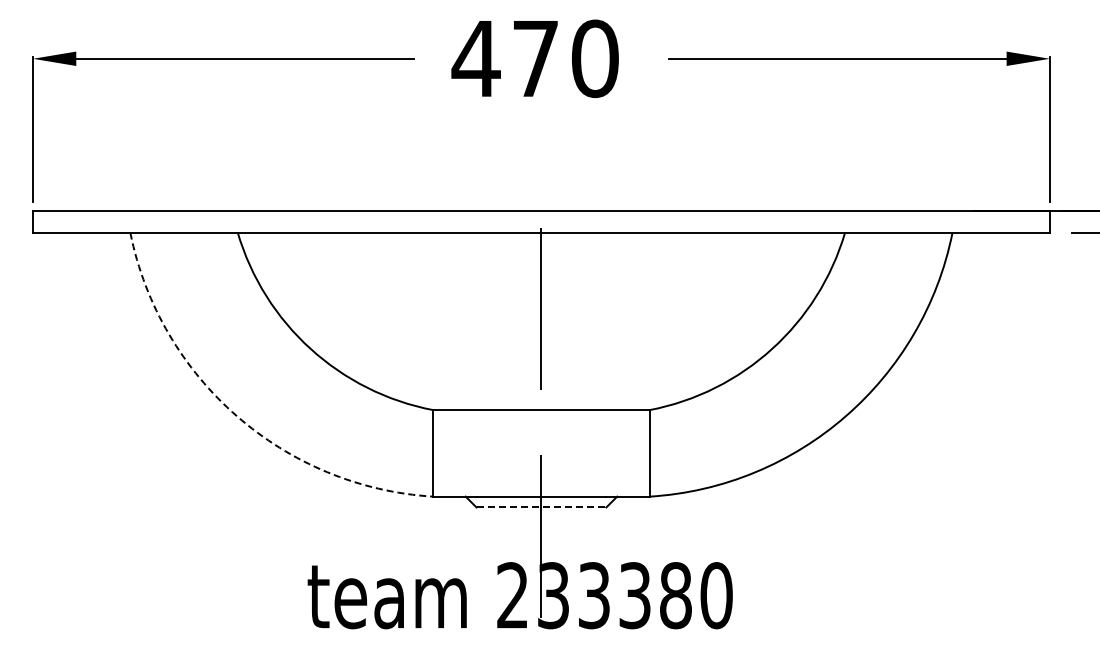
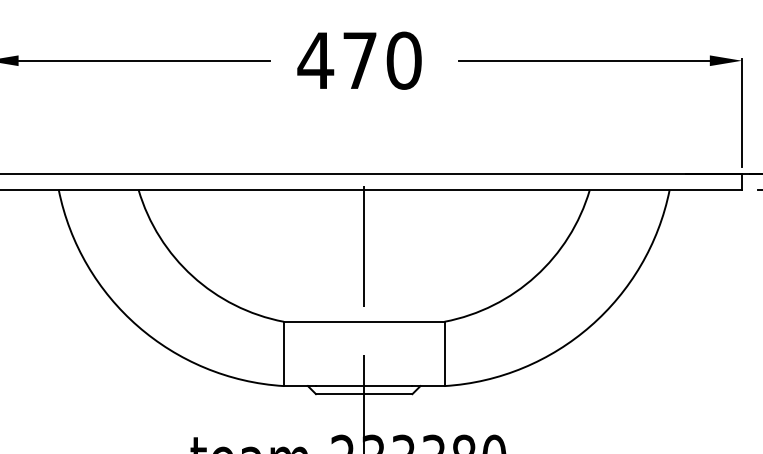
arc: (236, 416) -> (137, 326), dashed -> solid
line: (541, 507) -> (364, 394), dashed -> solid

